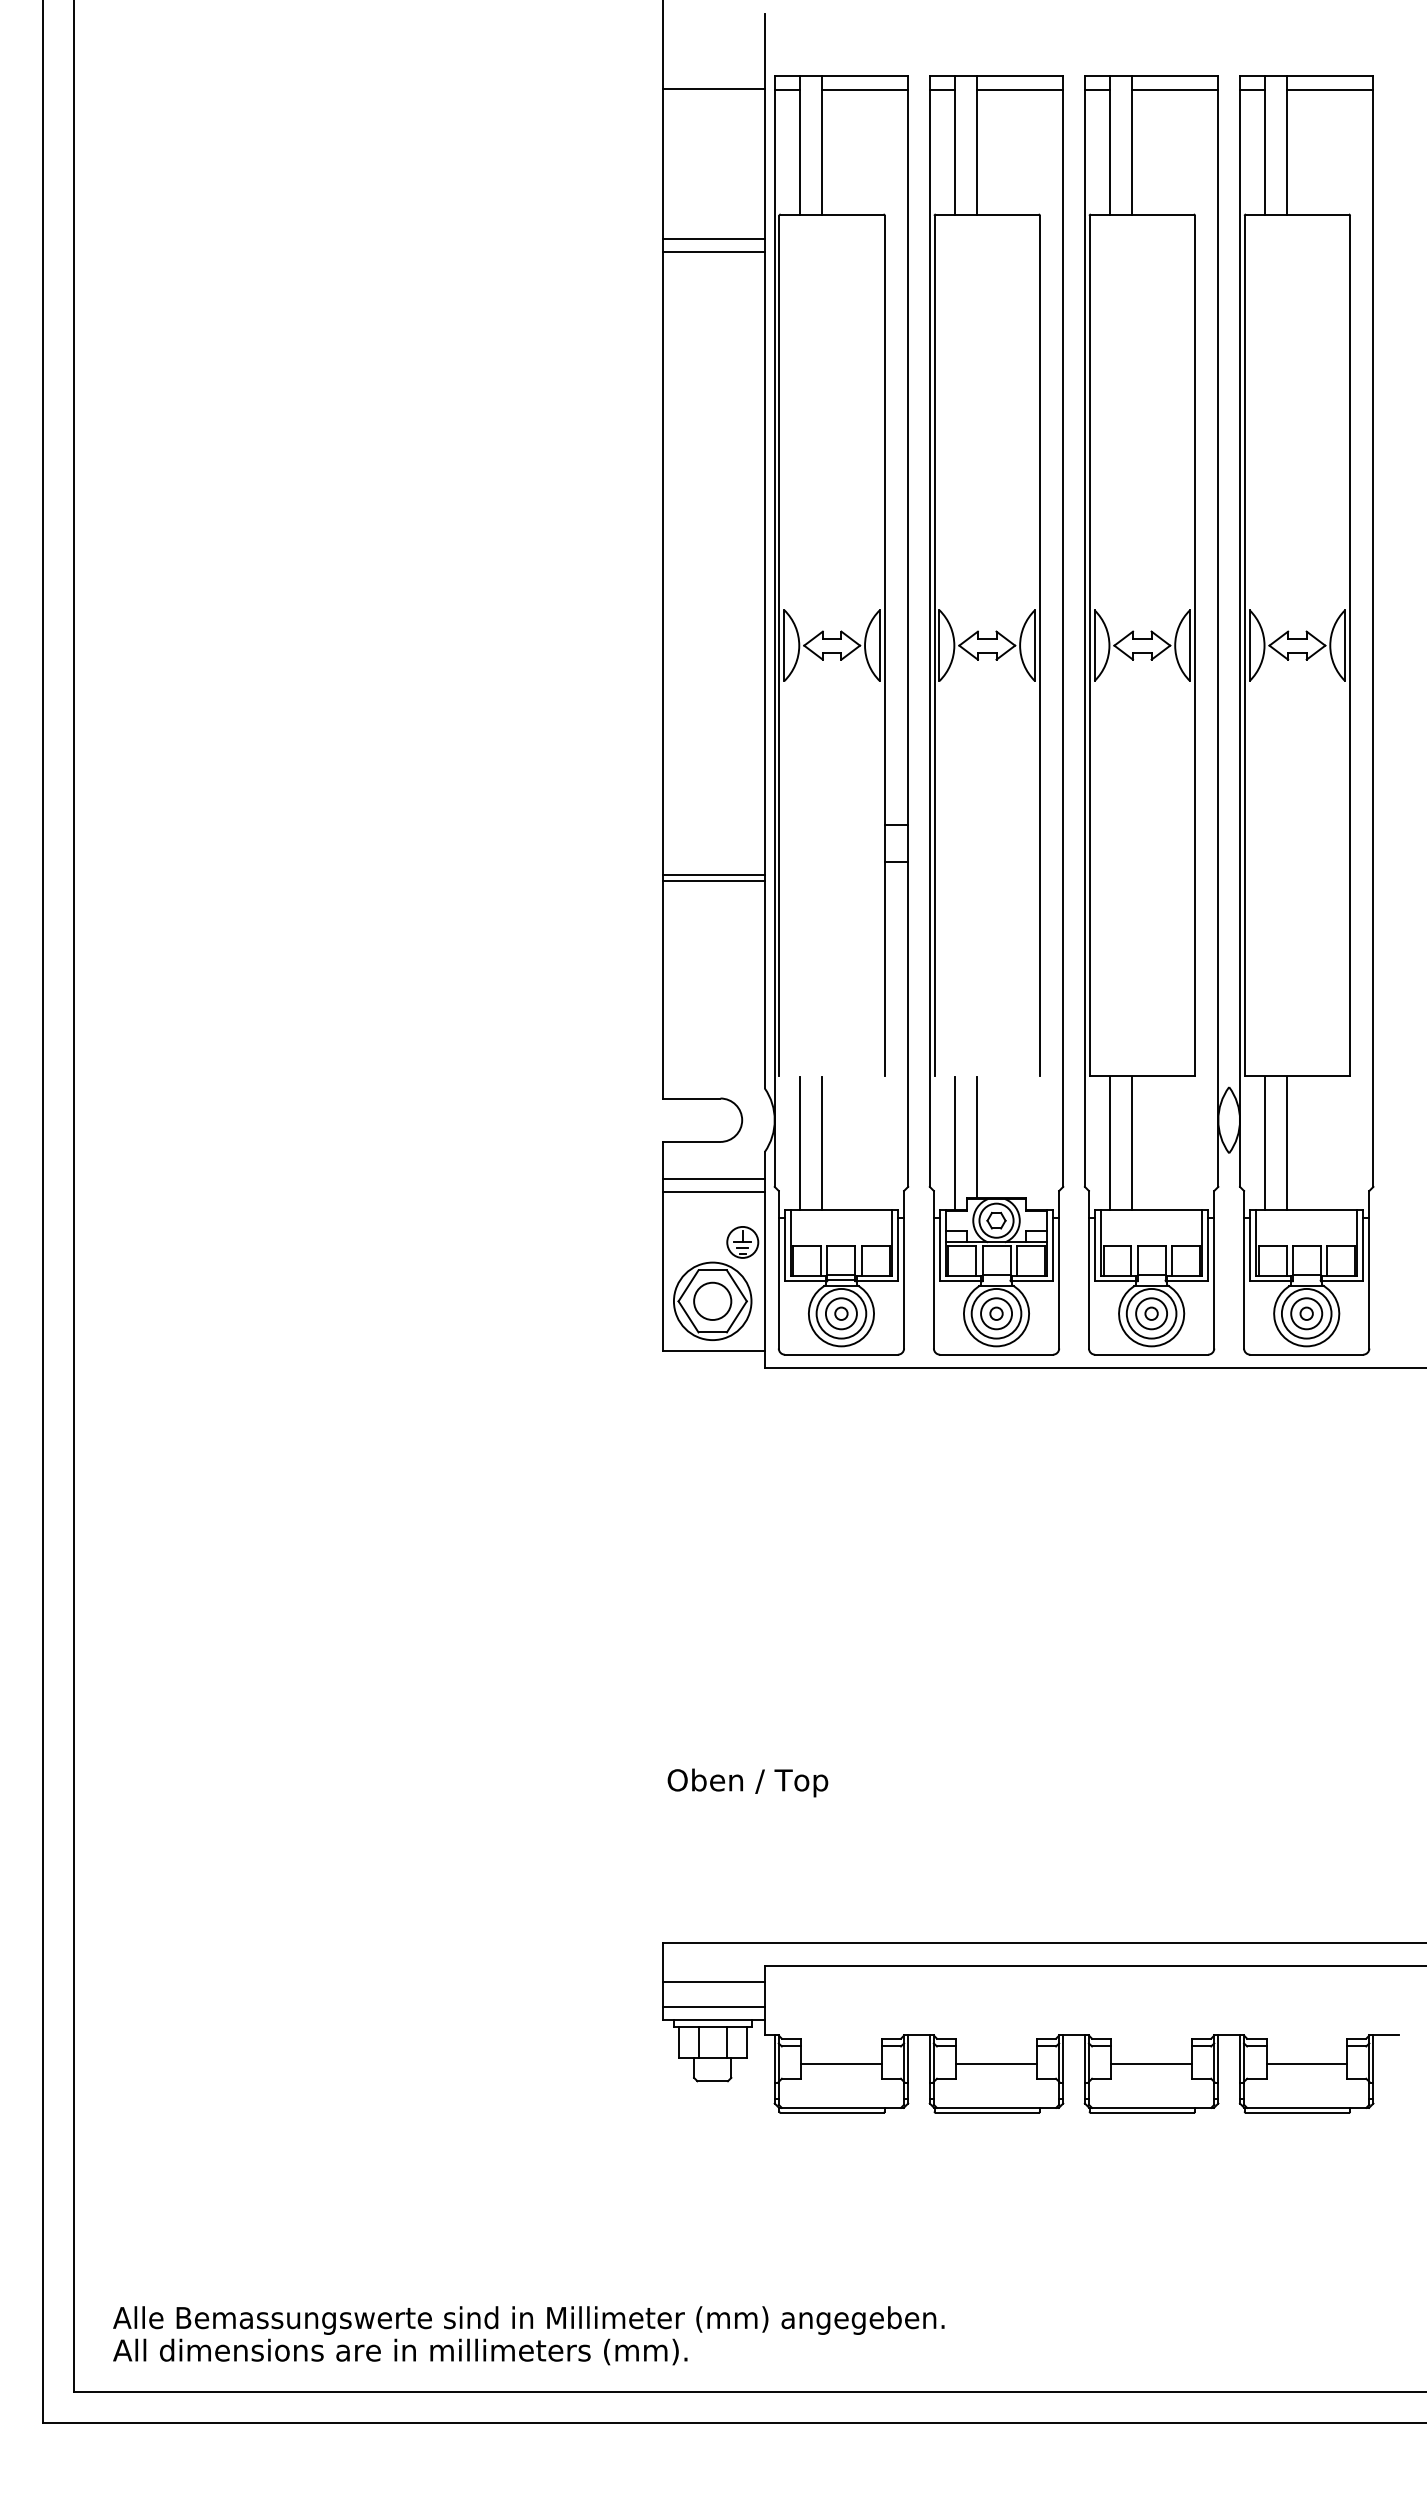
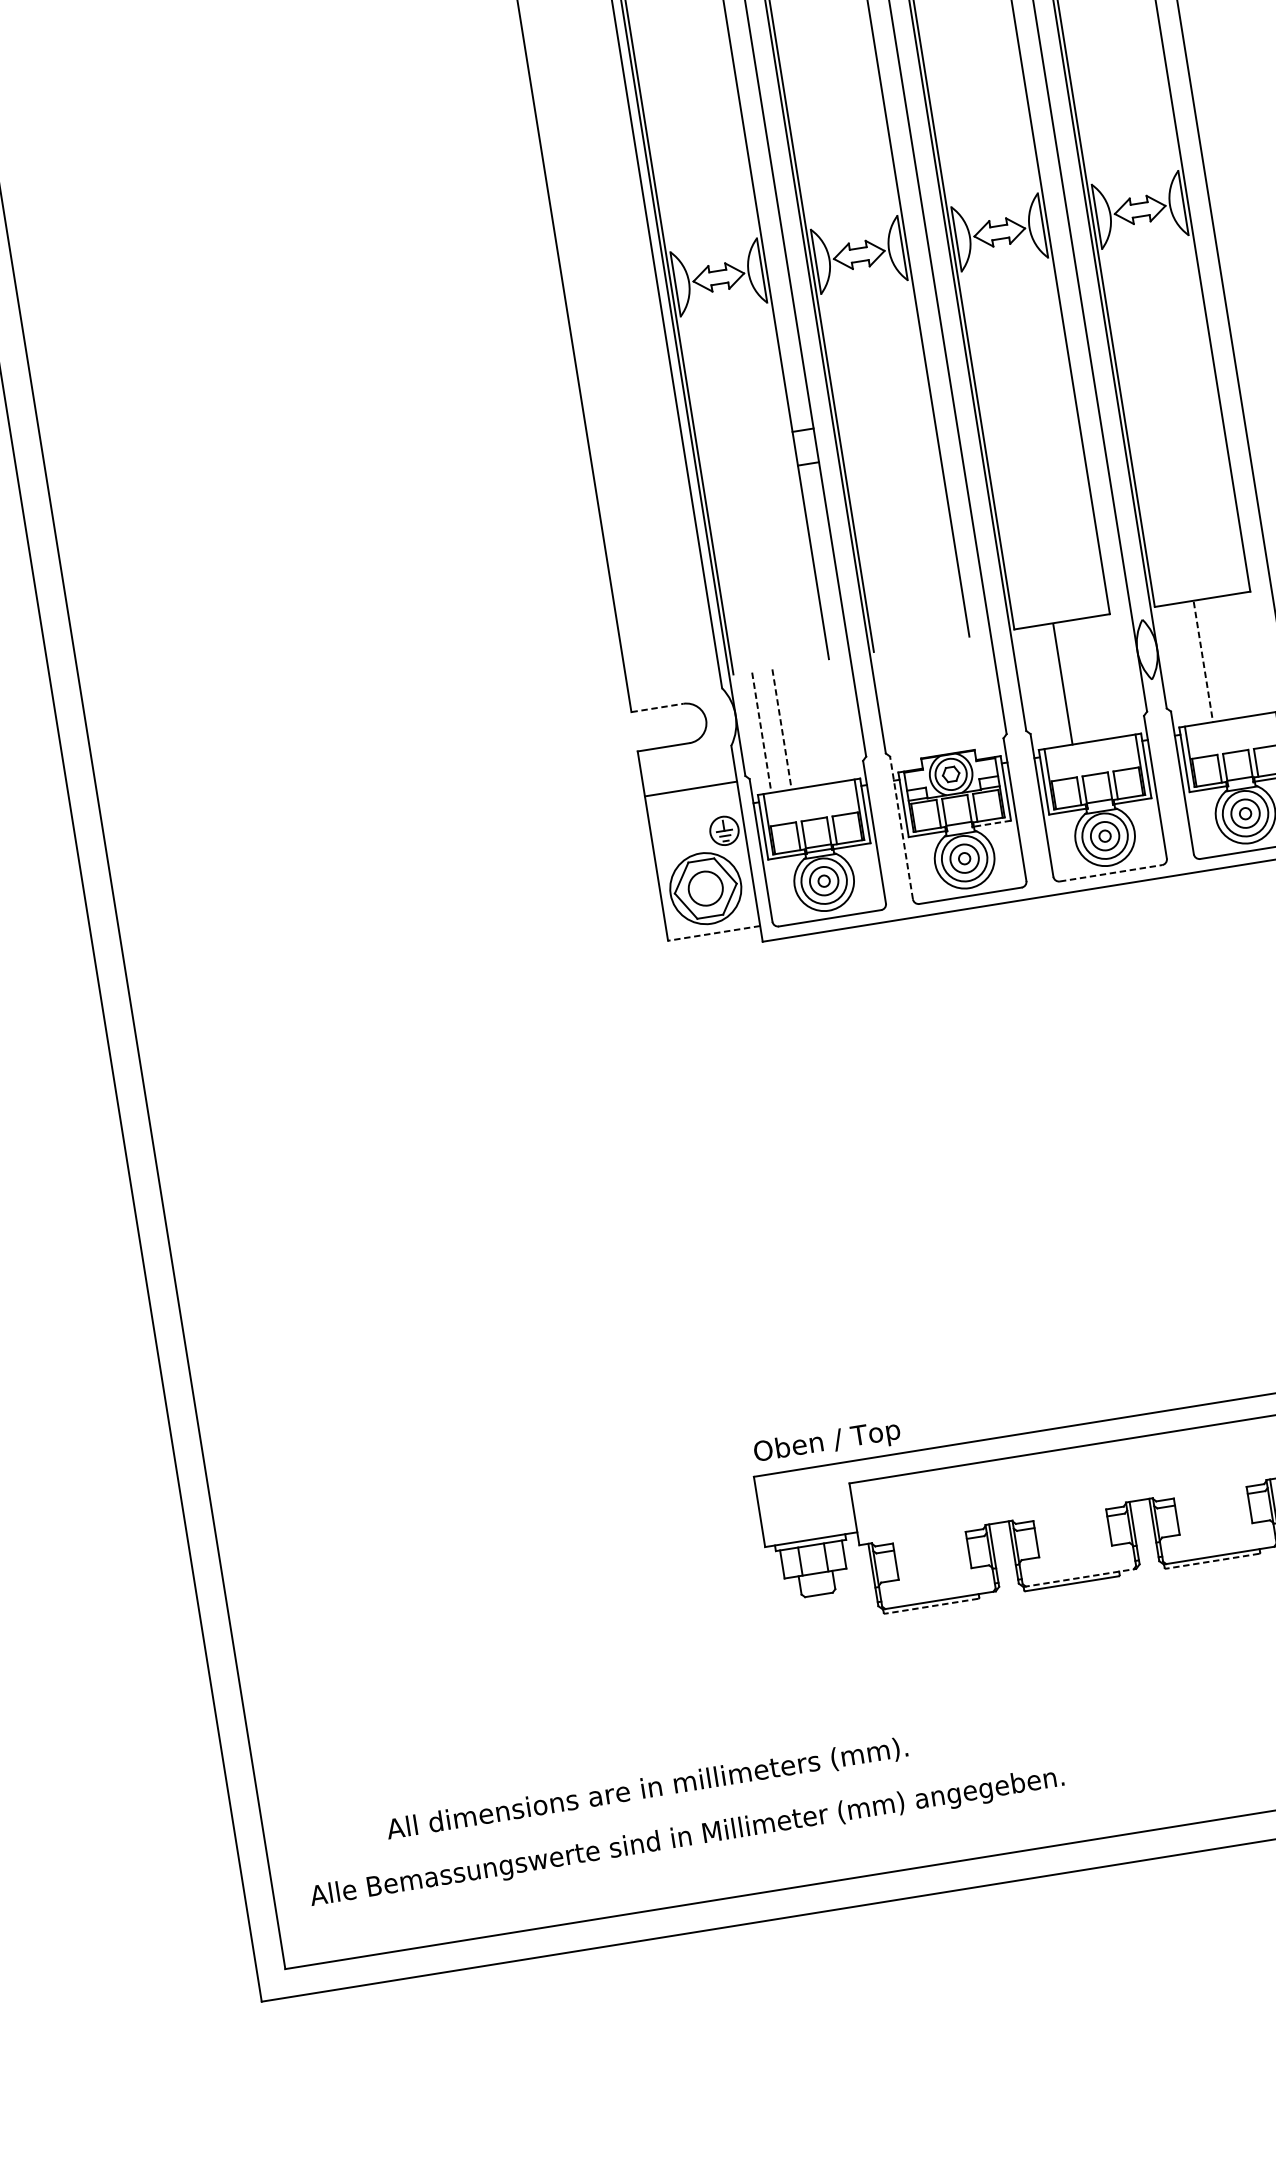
line: (713, 874) -> (644, 501), removed
line: (713, 881) -> (645, 508), removed
line: (691, 1098) -> (657, 707), solid -> dashed
line: (977, 1137) -> (921, 701), removed
line: (954, 1142) -> (901, 709), removed
line: (1110, 1142) -> (1043, 687), removed
line: (1265, 1142) -> (1183, 664), removed
line: (799, 1143) -> (761, 733), solid -> dashed
line: (822, 1143) -> (782, 729), solid -> dashed
line: (1287, 1143) -> (1203, 662), solid -> dashed
line: (713, 1179) -> (688, 778), removed
line: (933, 1269) -> (901, 827), solid -> dashed
line: (1032, 1280) -> (992, 823), solid -> dashed
line: (713, 1351) -> (713, 933), solid -> dashed
line: (1152, 1354) -> (1111, 872), solid -> dashed
text: (747, 1782) -> (826, 1442), moved
line: (713, 1981) -> (805, 1504), removed
line: (713, 2006) -> (808, 1527), removed
line: (841, 2064) -> (933, 1561), removed
line: (996, 2064) -> (1073, 1538), removed
line: (1151, 2064) -> (1213, 1516), removed
line: (997, 2107) -> (1080, 1577), solid -> dashed
line: (831, 2112) -> (931, 1606), solid -> dashed
line: (1141, 2112) -> (1211, 1561), solid -> dashed
text: (400, 2351) -> (647, 1788), moved

